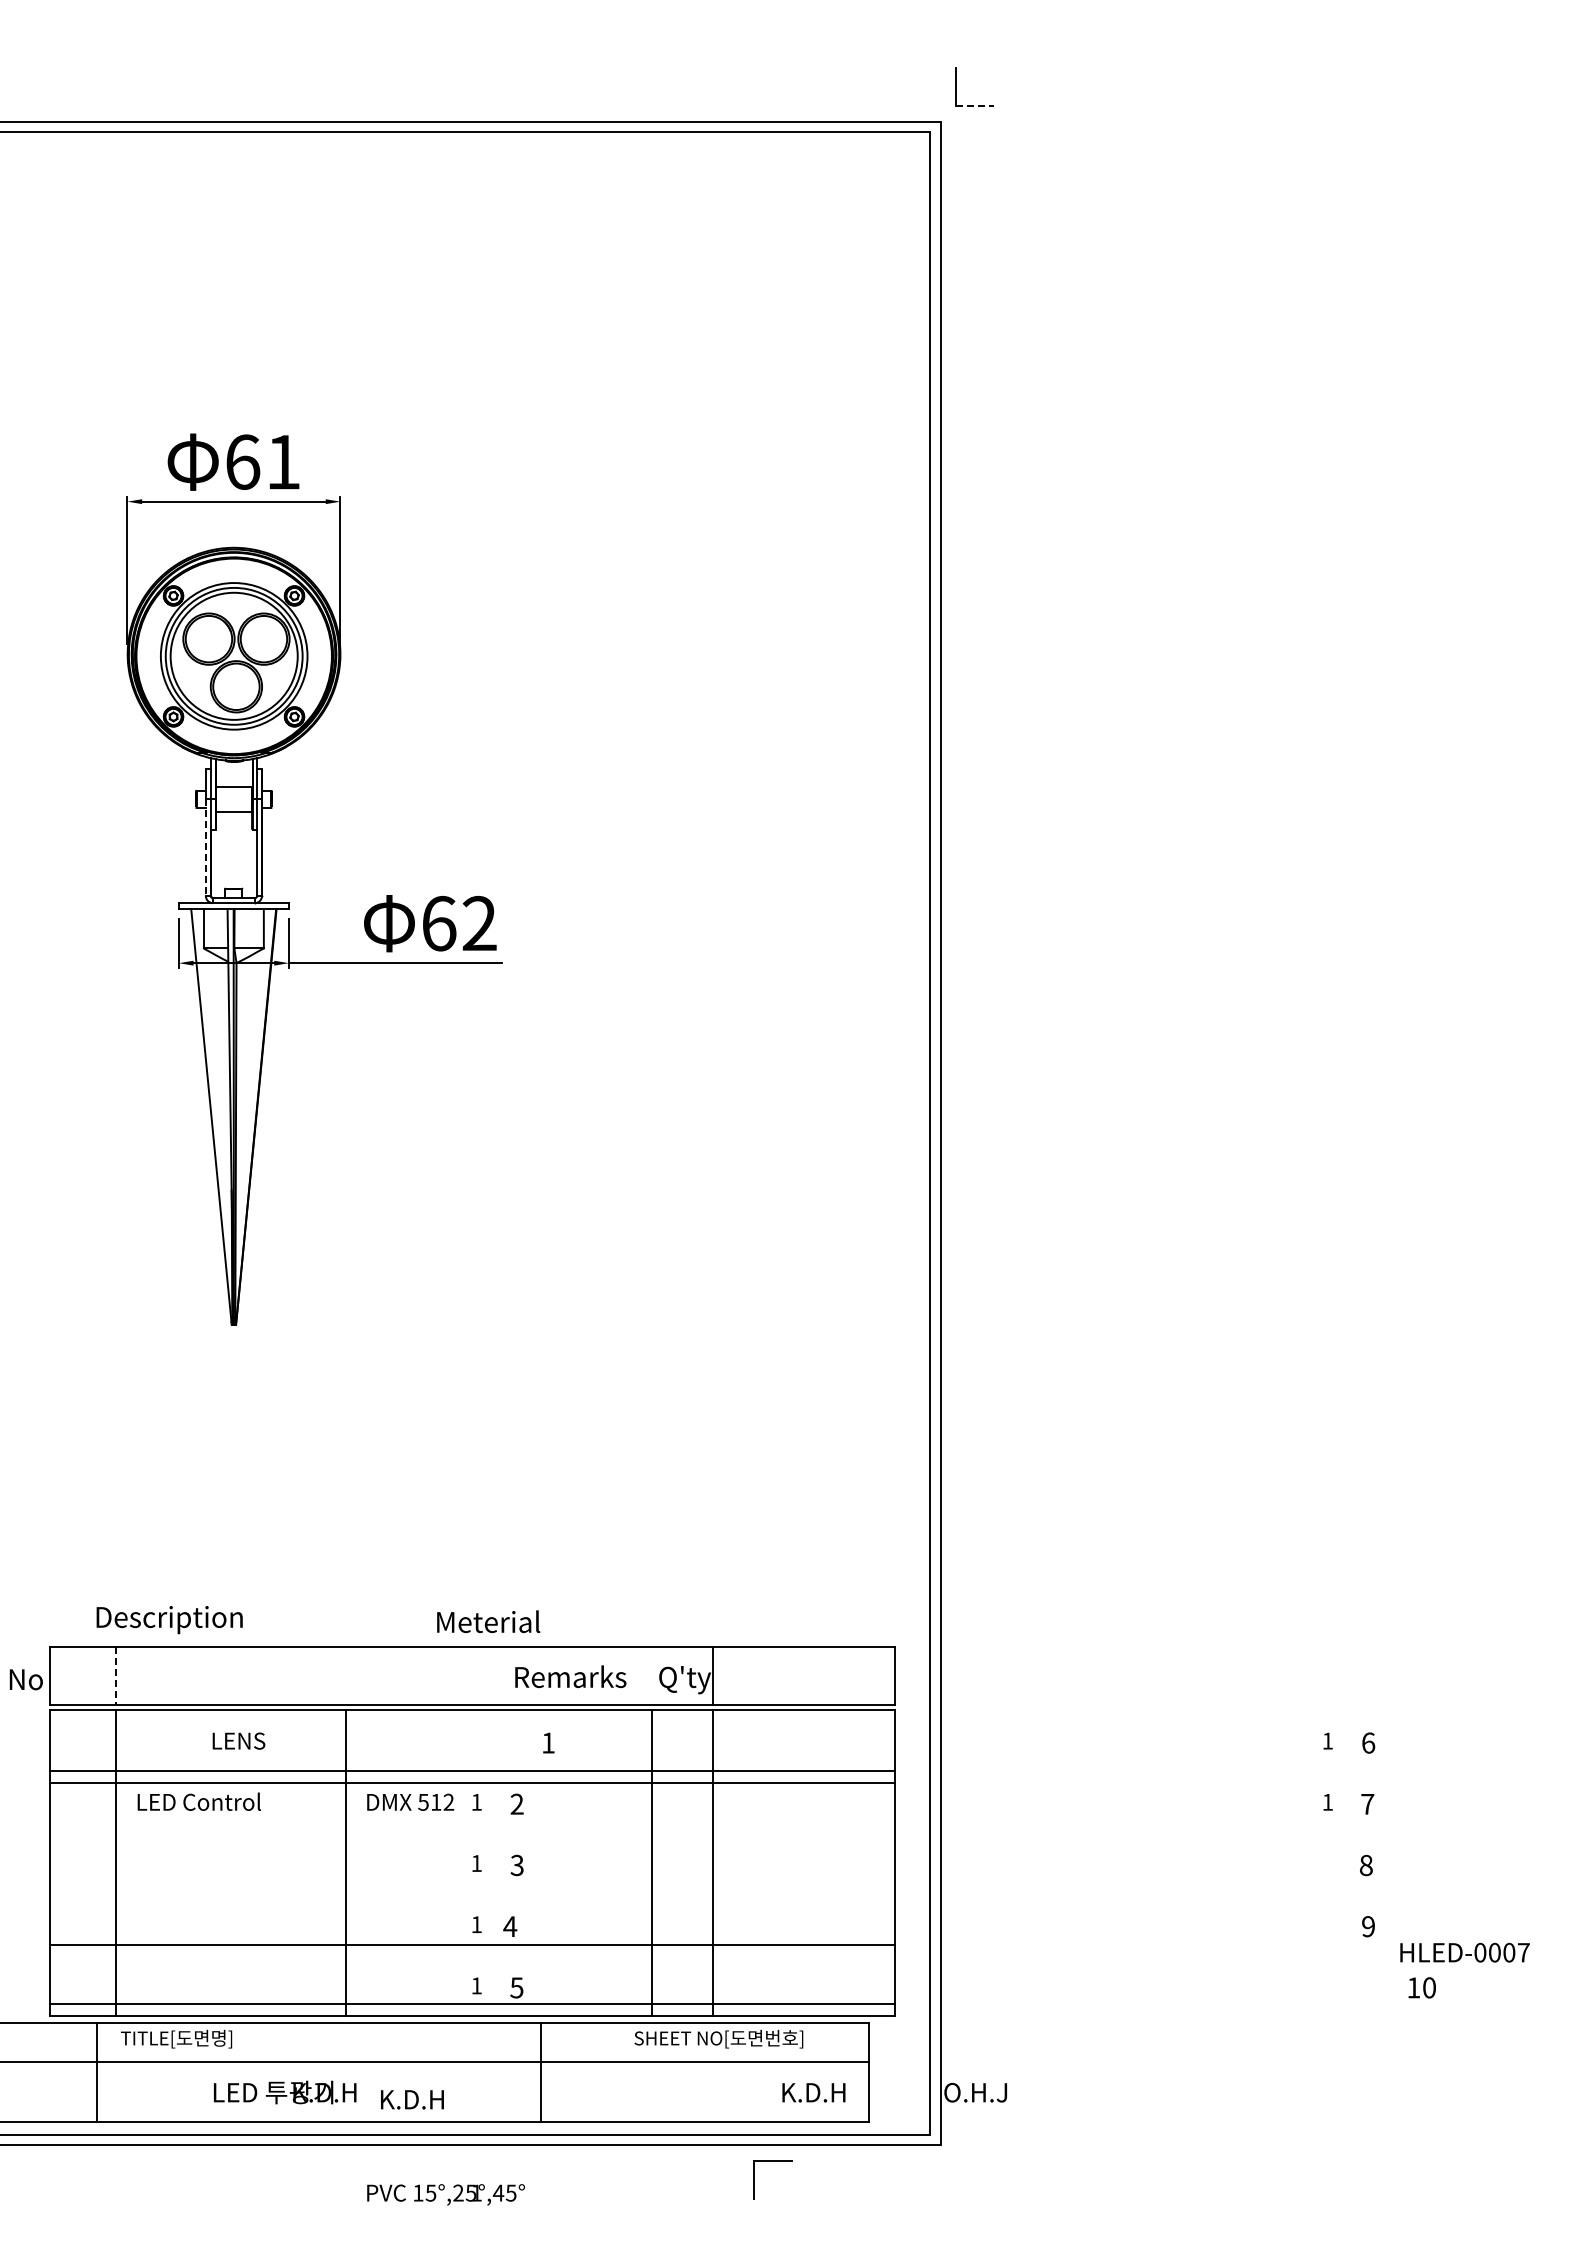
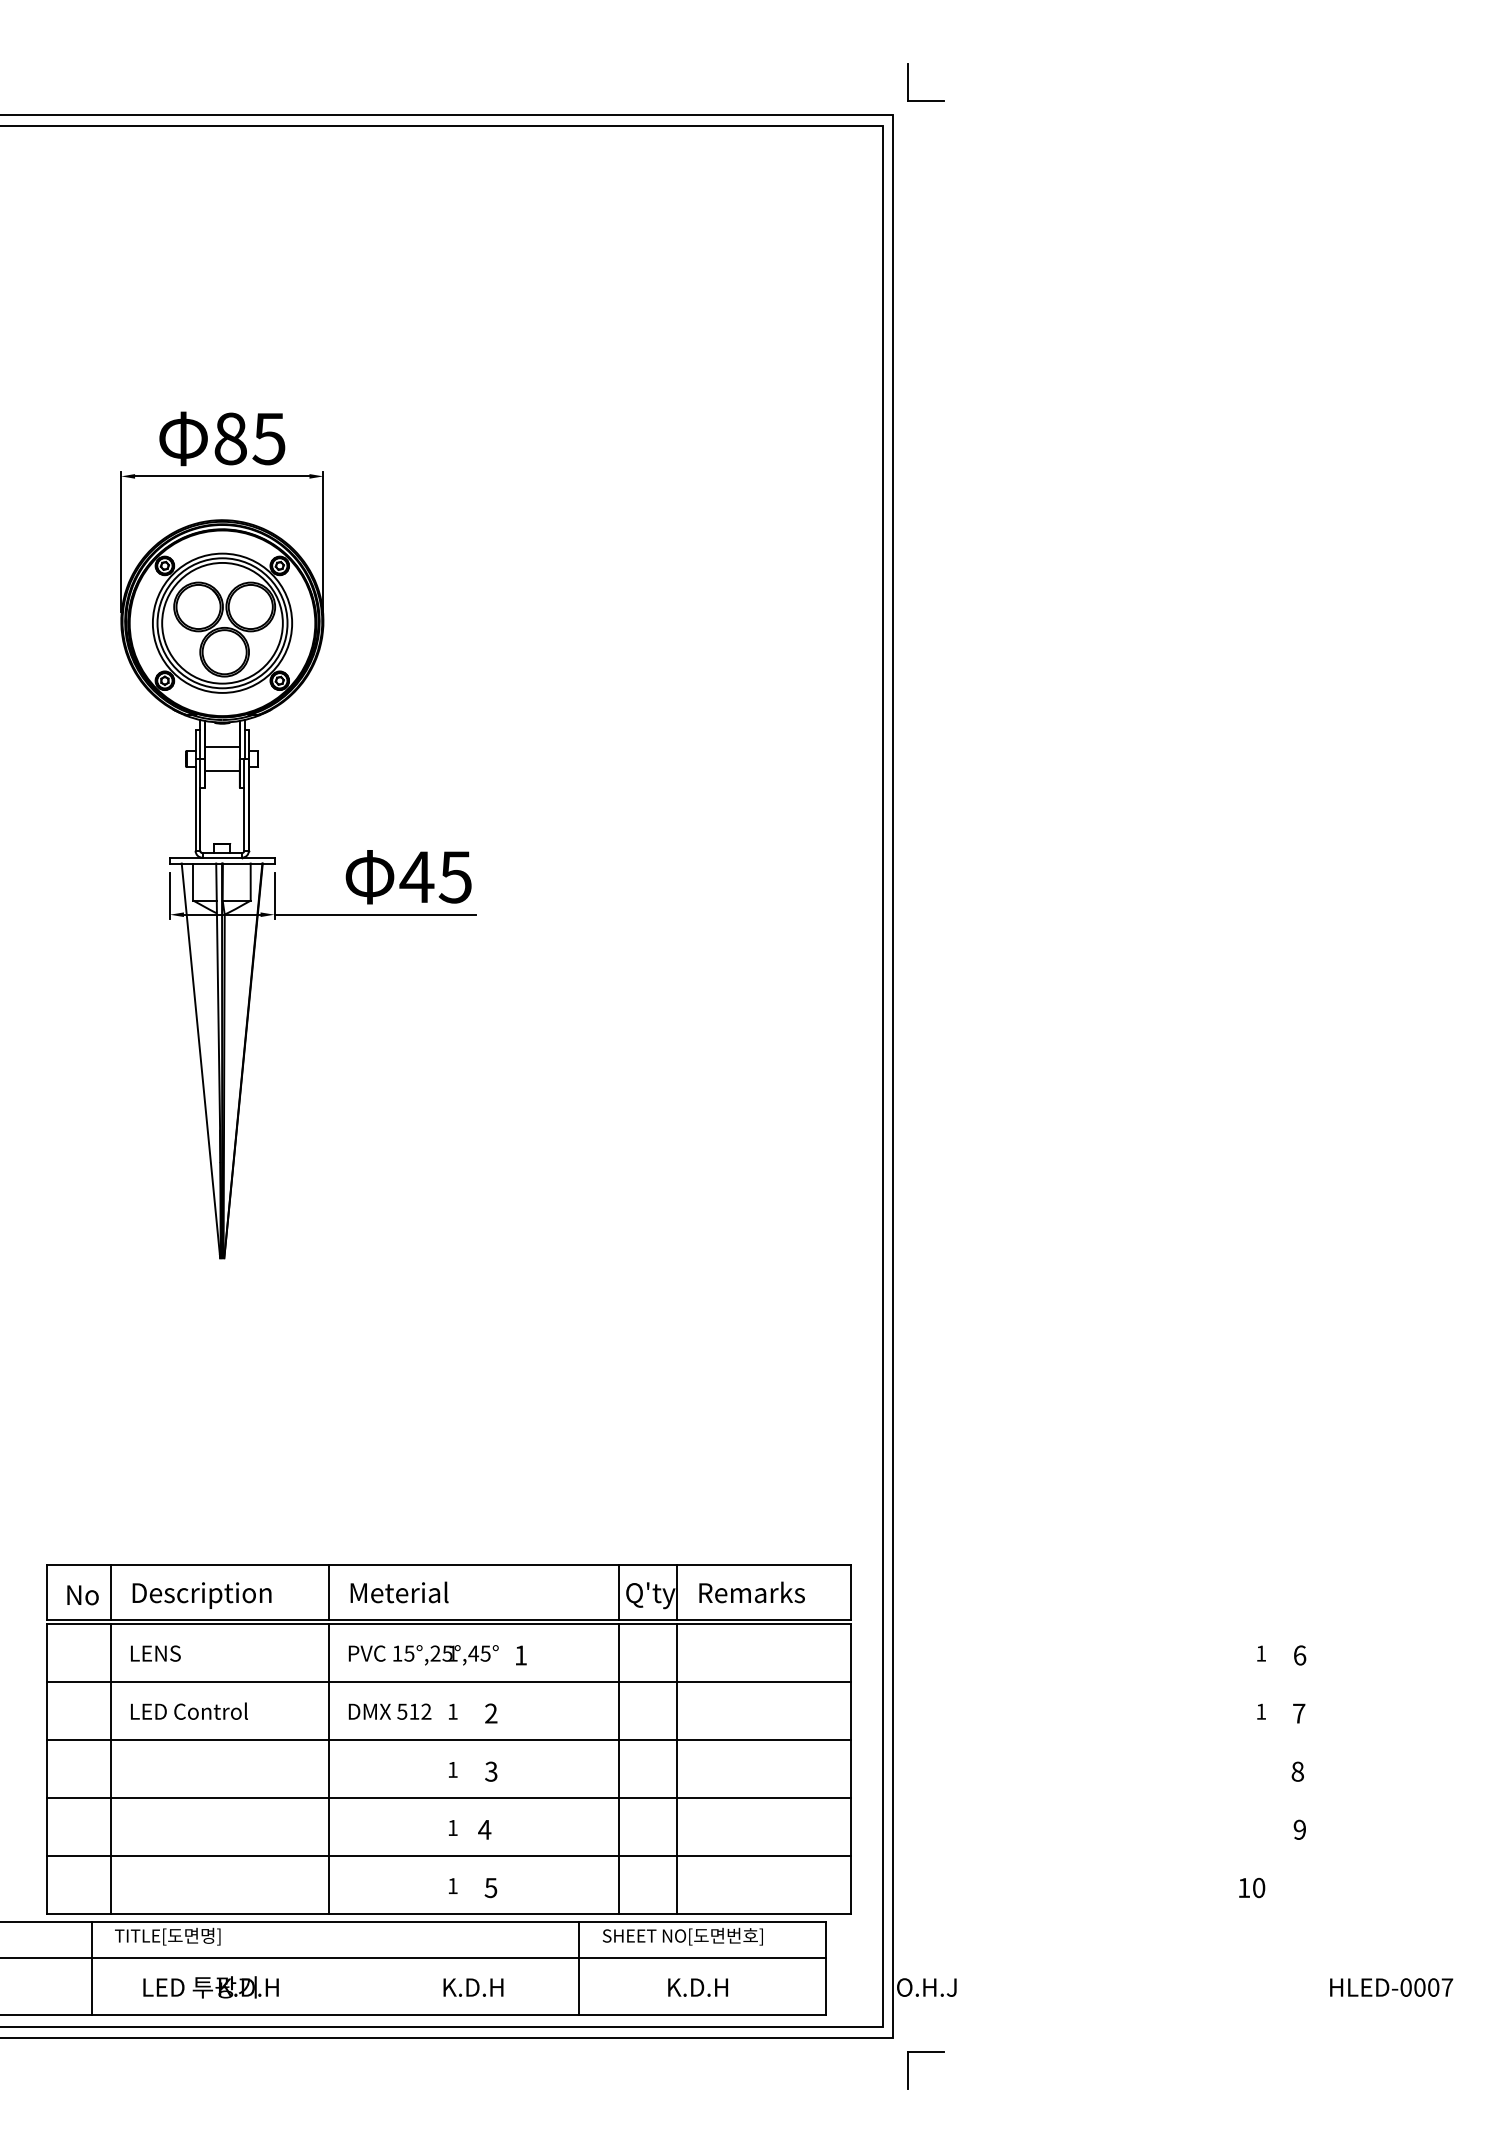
line: (975, 106) -> (926, 101), dashed -> solid
text: (263, 461) -> (250, 438), 61 -> 85
line: (205, 848) -> (195, 805), dashed -> solid
text: (458, 923) -> (435, 877), 62 -> 45
text: (169, 1620) -> (201, 1596), moved
text: (488, 1621) -> (399, 1592), moved
line: (116, 1676) -> (110, 1592), dashed -> solid
line: (345, 1676) -> (328, 1592), added
text: (570, 1676) -> (751, 1592), moved
line: (651, 1676) -> (618, 1592), added
text: (25, 1679) -> (82, 1595), moved
text: (238, 1740) -> (155, 1653), moved
line: (472, 1783) -> (448, 1740), moved
line: (472, 1945) -> (448, 1798), moved
text: (1464, 1952) -> (1391, 1987), moved
text: (1421, 1987) -> (1251, 1887), moved
line: (472, 2003) -> (448, 1856), moved
line: (540, 2072) -> (578, 1968), moved
text: (285, 2092) -> (211, 1987), moved
text: (813, 2092) -> (697, 1987), moved
text: (412, 2099) -> (473, 1987), moved
part: (772, 2161) -> (925, 2052), moved
text: (445, 2194) -> (423, 1654), moved

